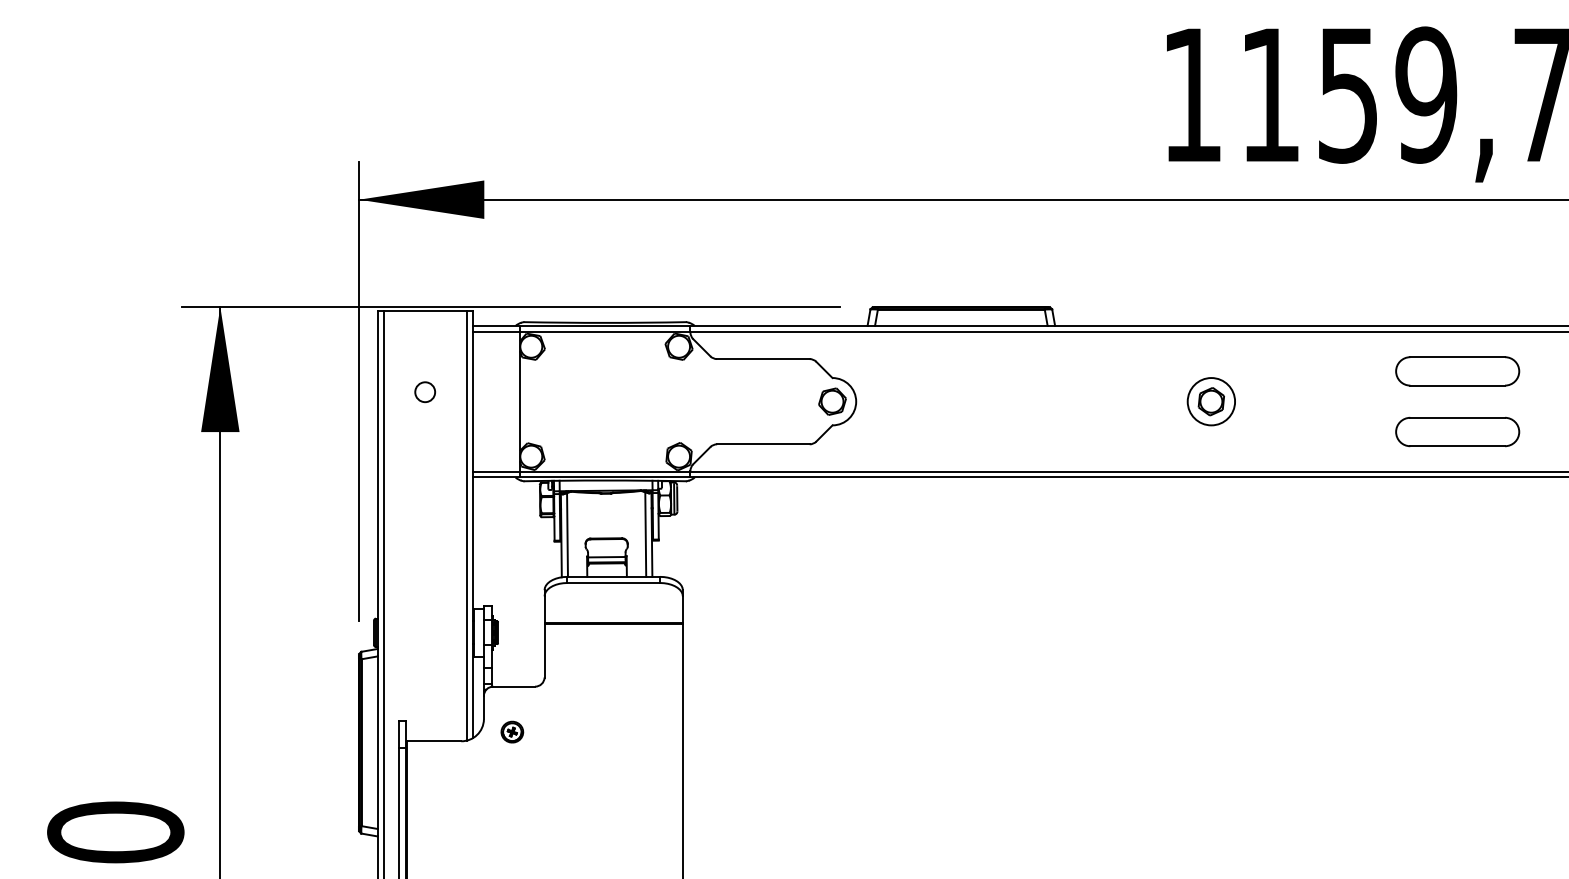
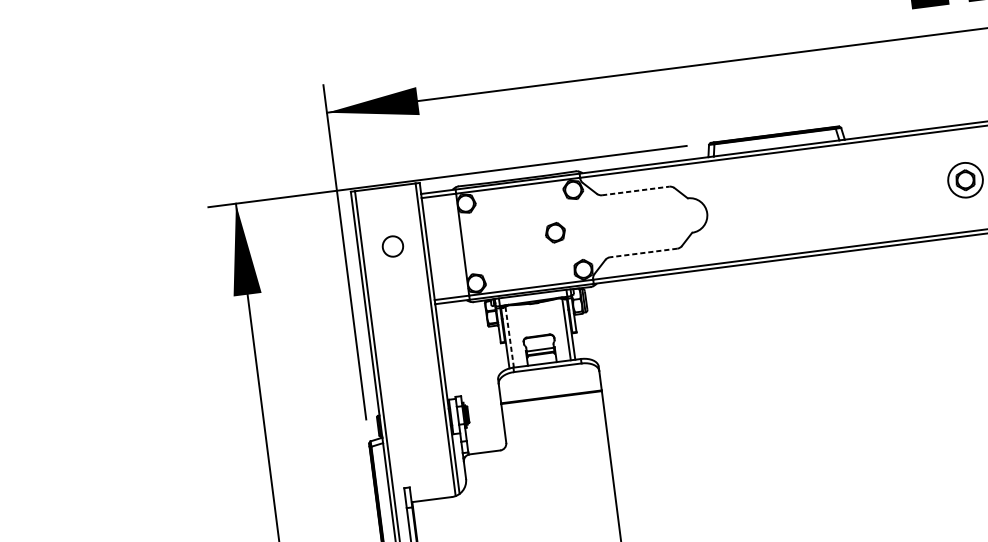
line: (763, 359) -> (635, 191), solid -> dashed
circle: (424, 392) -> (392, 246), size x1.4
part: (832, 401) -> (555, 232), moved
line: (762, 444) -> (643, 253), solid -> dashed
line: (567, 535) -> (509, 337), solid -> dashed
part: (512, 731) -> (487, 485), removed

